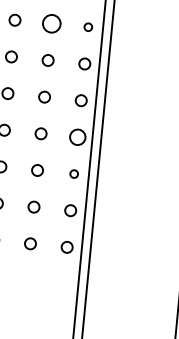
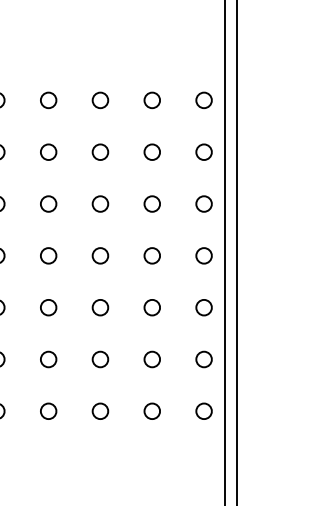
circle: (51, 23) -> (151, 100), size x0.62
circle: (87, 26) -> (203, 99), size x1.43
circle: (77, 137) -> (203, 255), size x0.71
circle: (73, 173) -> (203, 307), size x1.43

